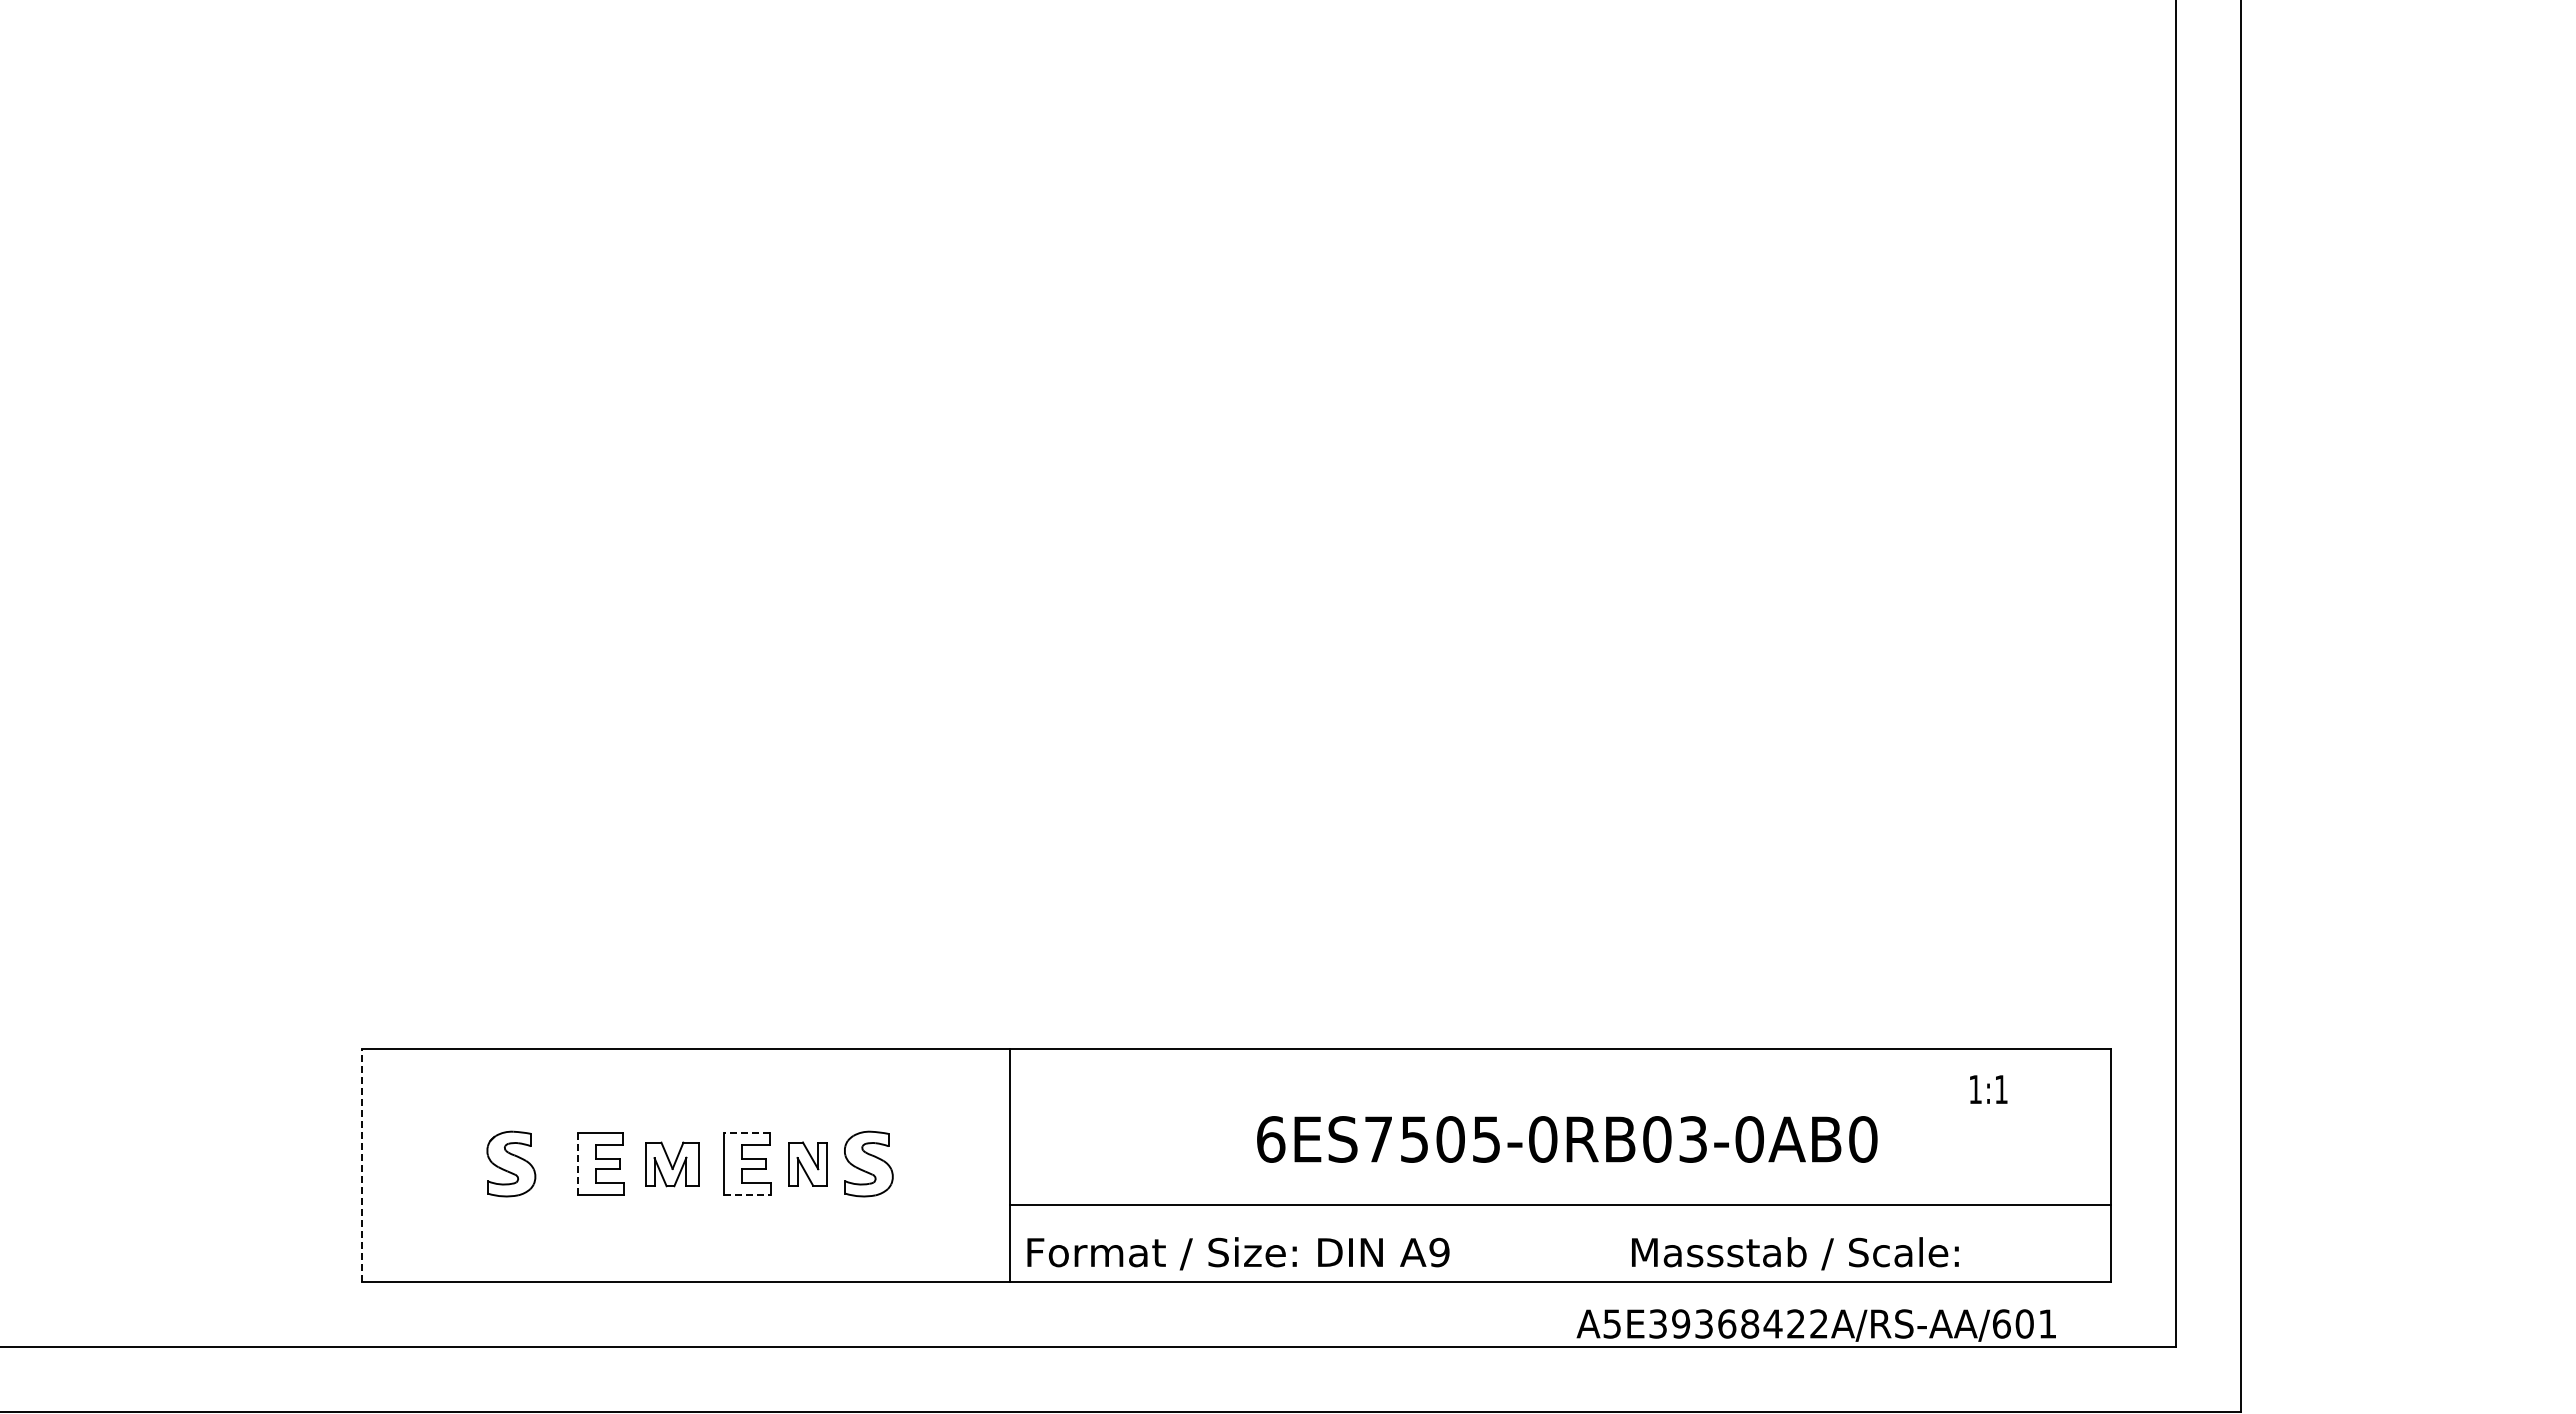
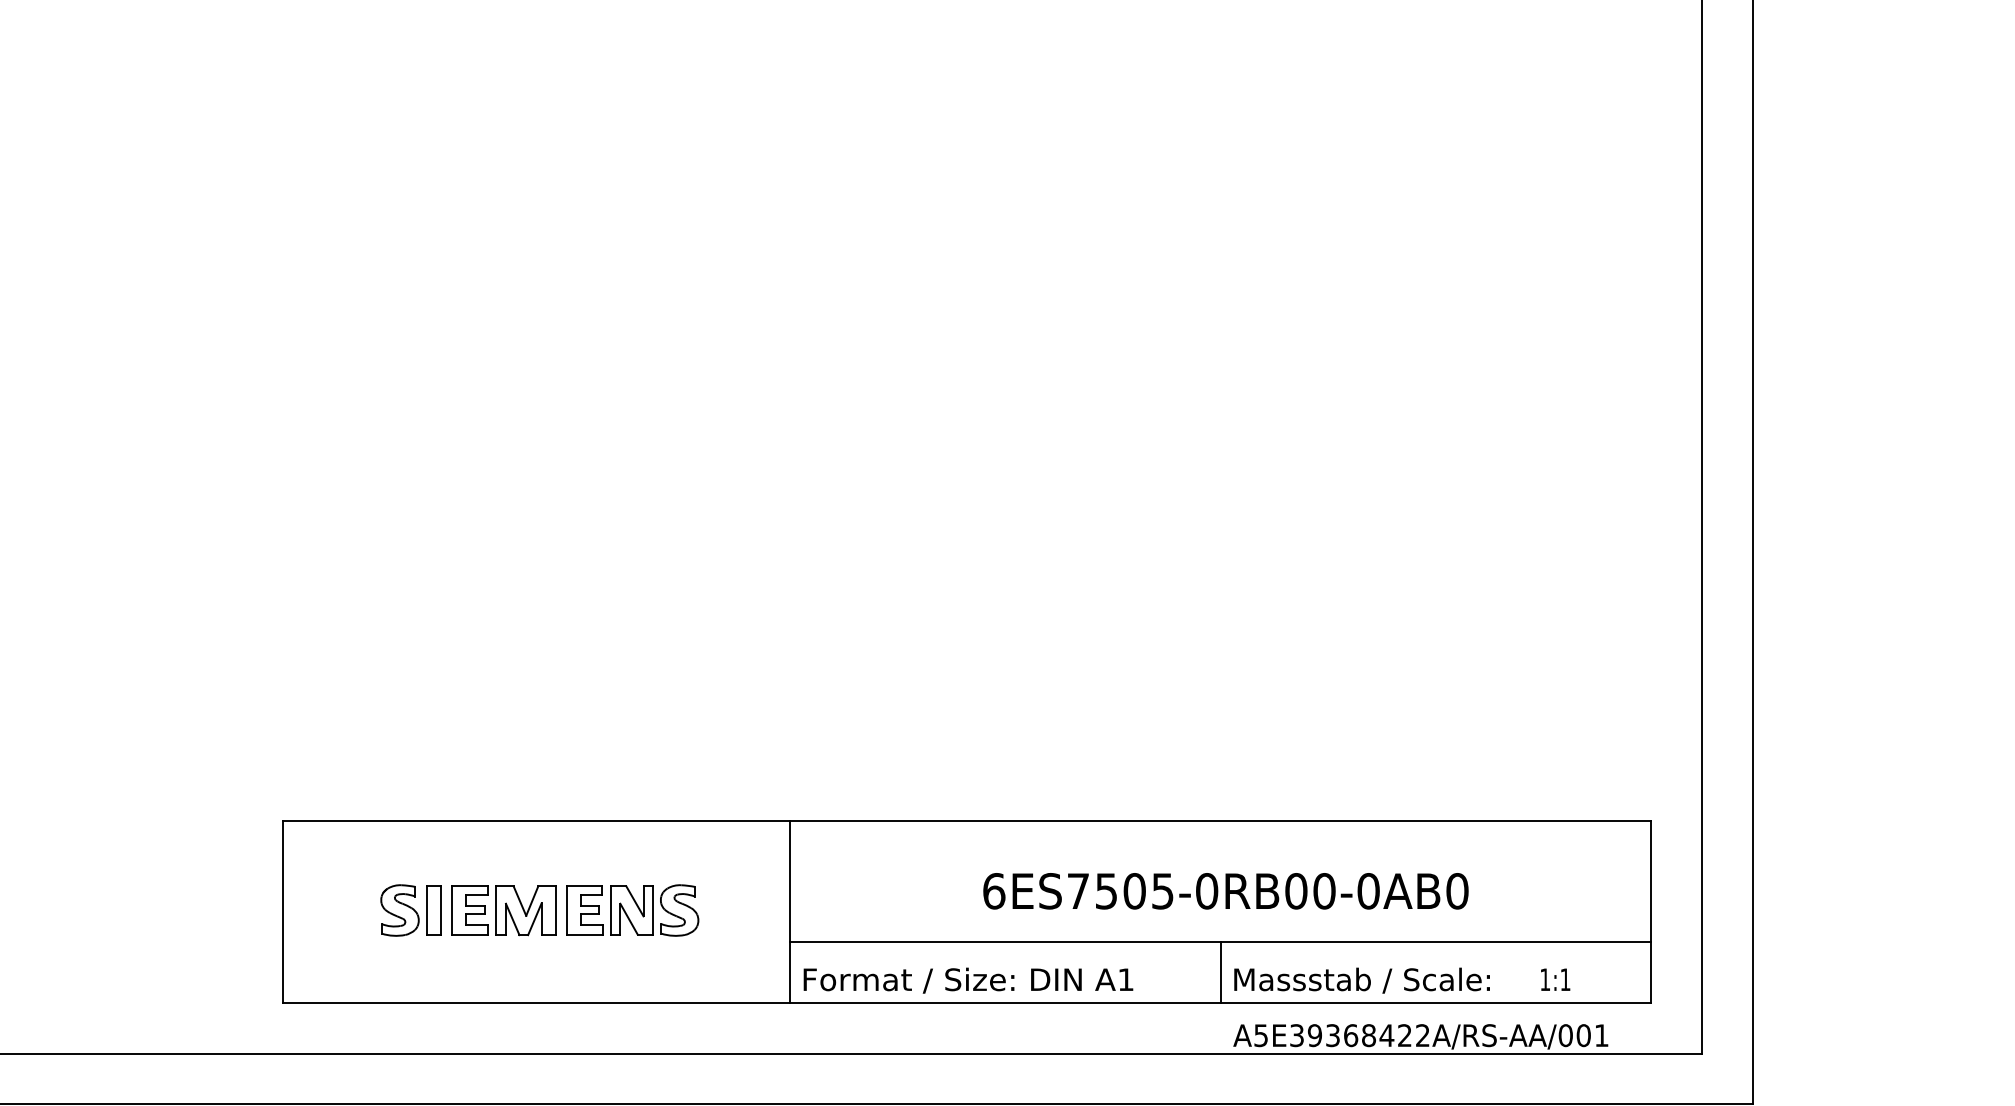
text: (1988, 1089) -> (1555, 979), moved
line: (747, 1133) -> (584, 886), dashed -> solid
text: (1693, 1139) -> (1324, 891), 6ES7505-0RB03-0AB0 -> 6ES7505-0RB00-0AB0
part: (554, 1163) -> (433, 910), added
part: (807, 1163) -> (631, 910), size x1.43
line: (577, 1164) -> (451, 910), dashed -> solid
part: (672, 1164) -> (526, 910), size x1.43
line: (362, 1165) -> (283, 911), dashed -> solid
line: (748, 1194) -> (585, 934), dashed -> solid
line: (1560, 1243) -> (1220, 972), added
text: (1439, 1252) -> (1126, 979), A9 -> A1
text: (1795, 1253) -> (1362, 980), moved
text: (2001, 1323) -> (1565, 1035), A5E39368422A/RS-AA/601 -> A5E39368422A/RS-AA/001

